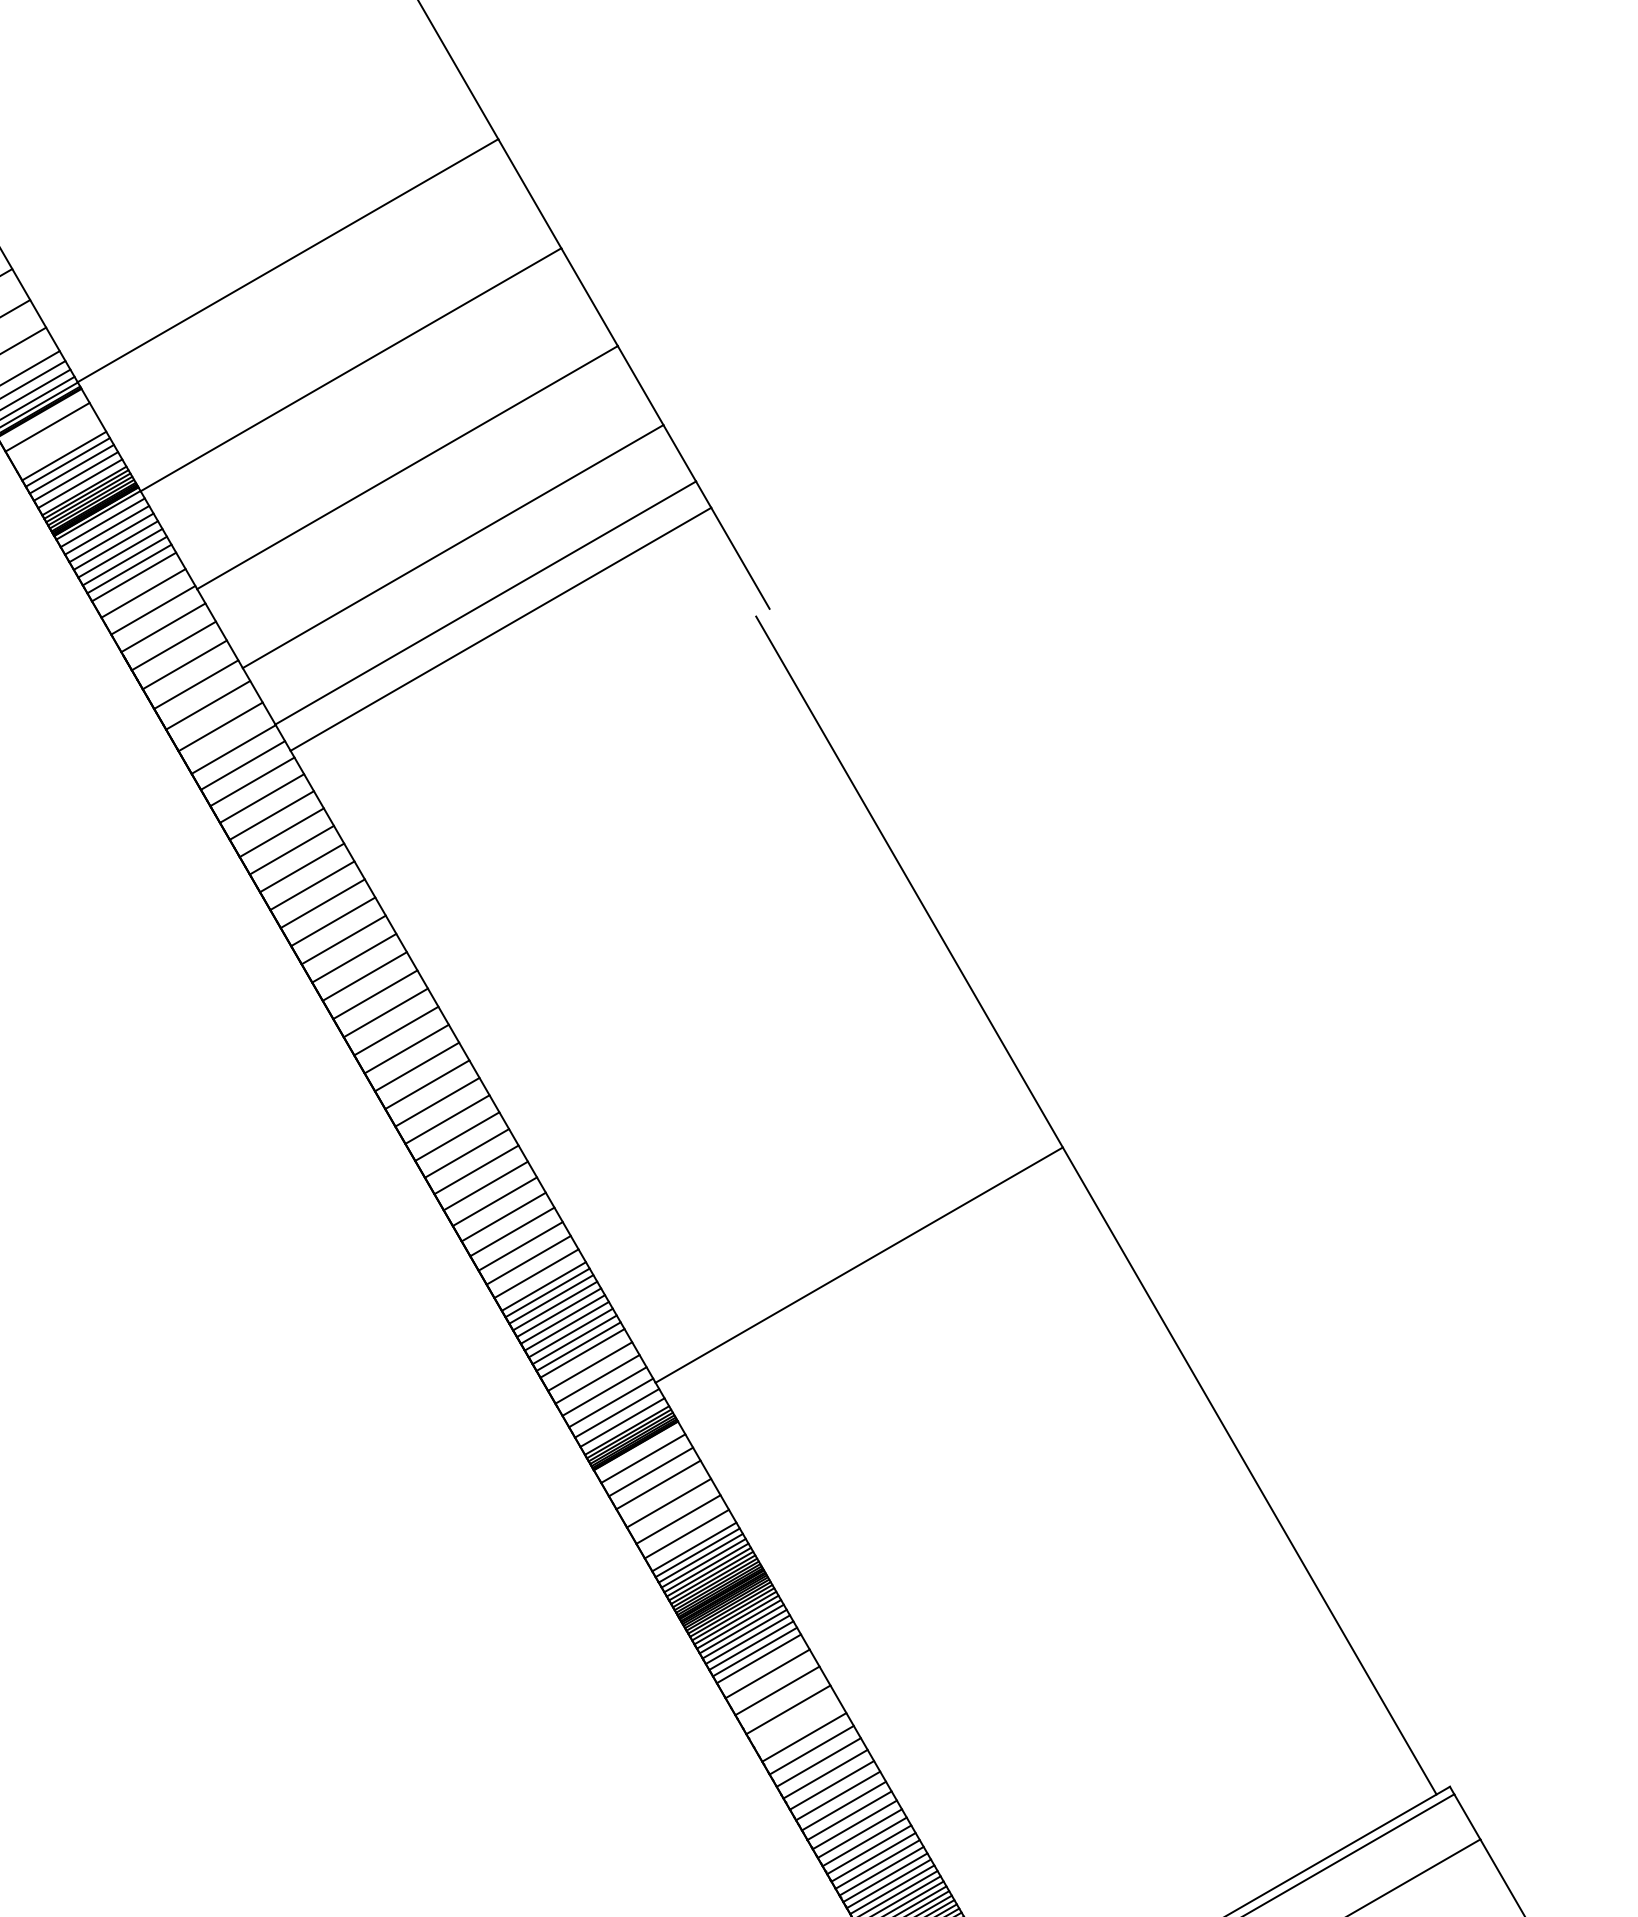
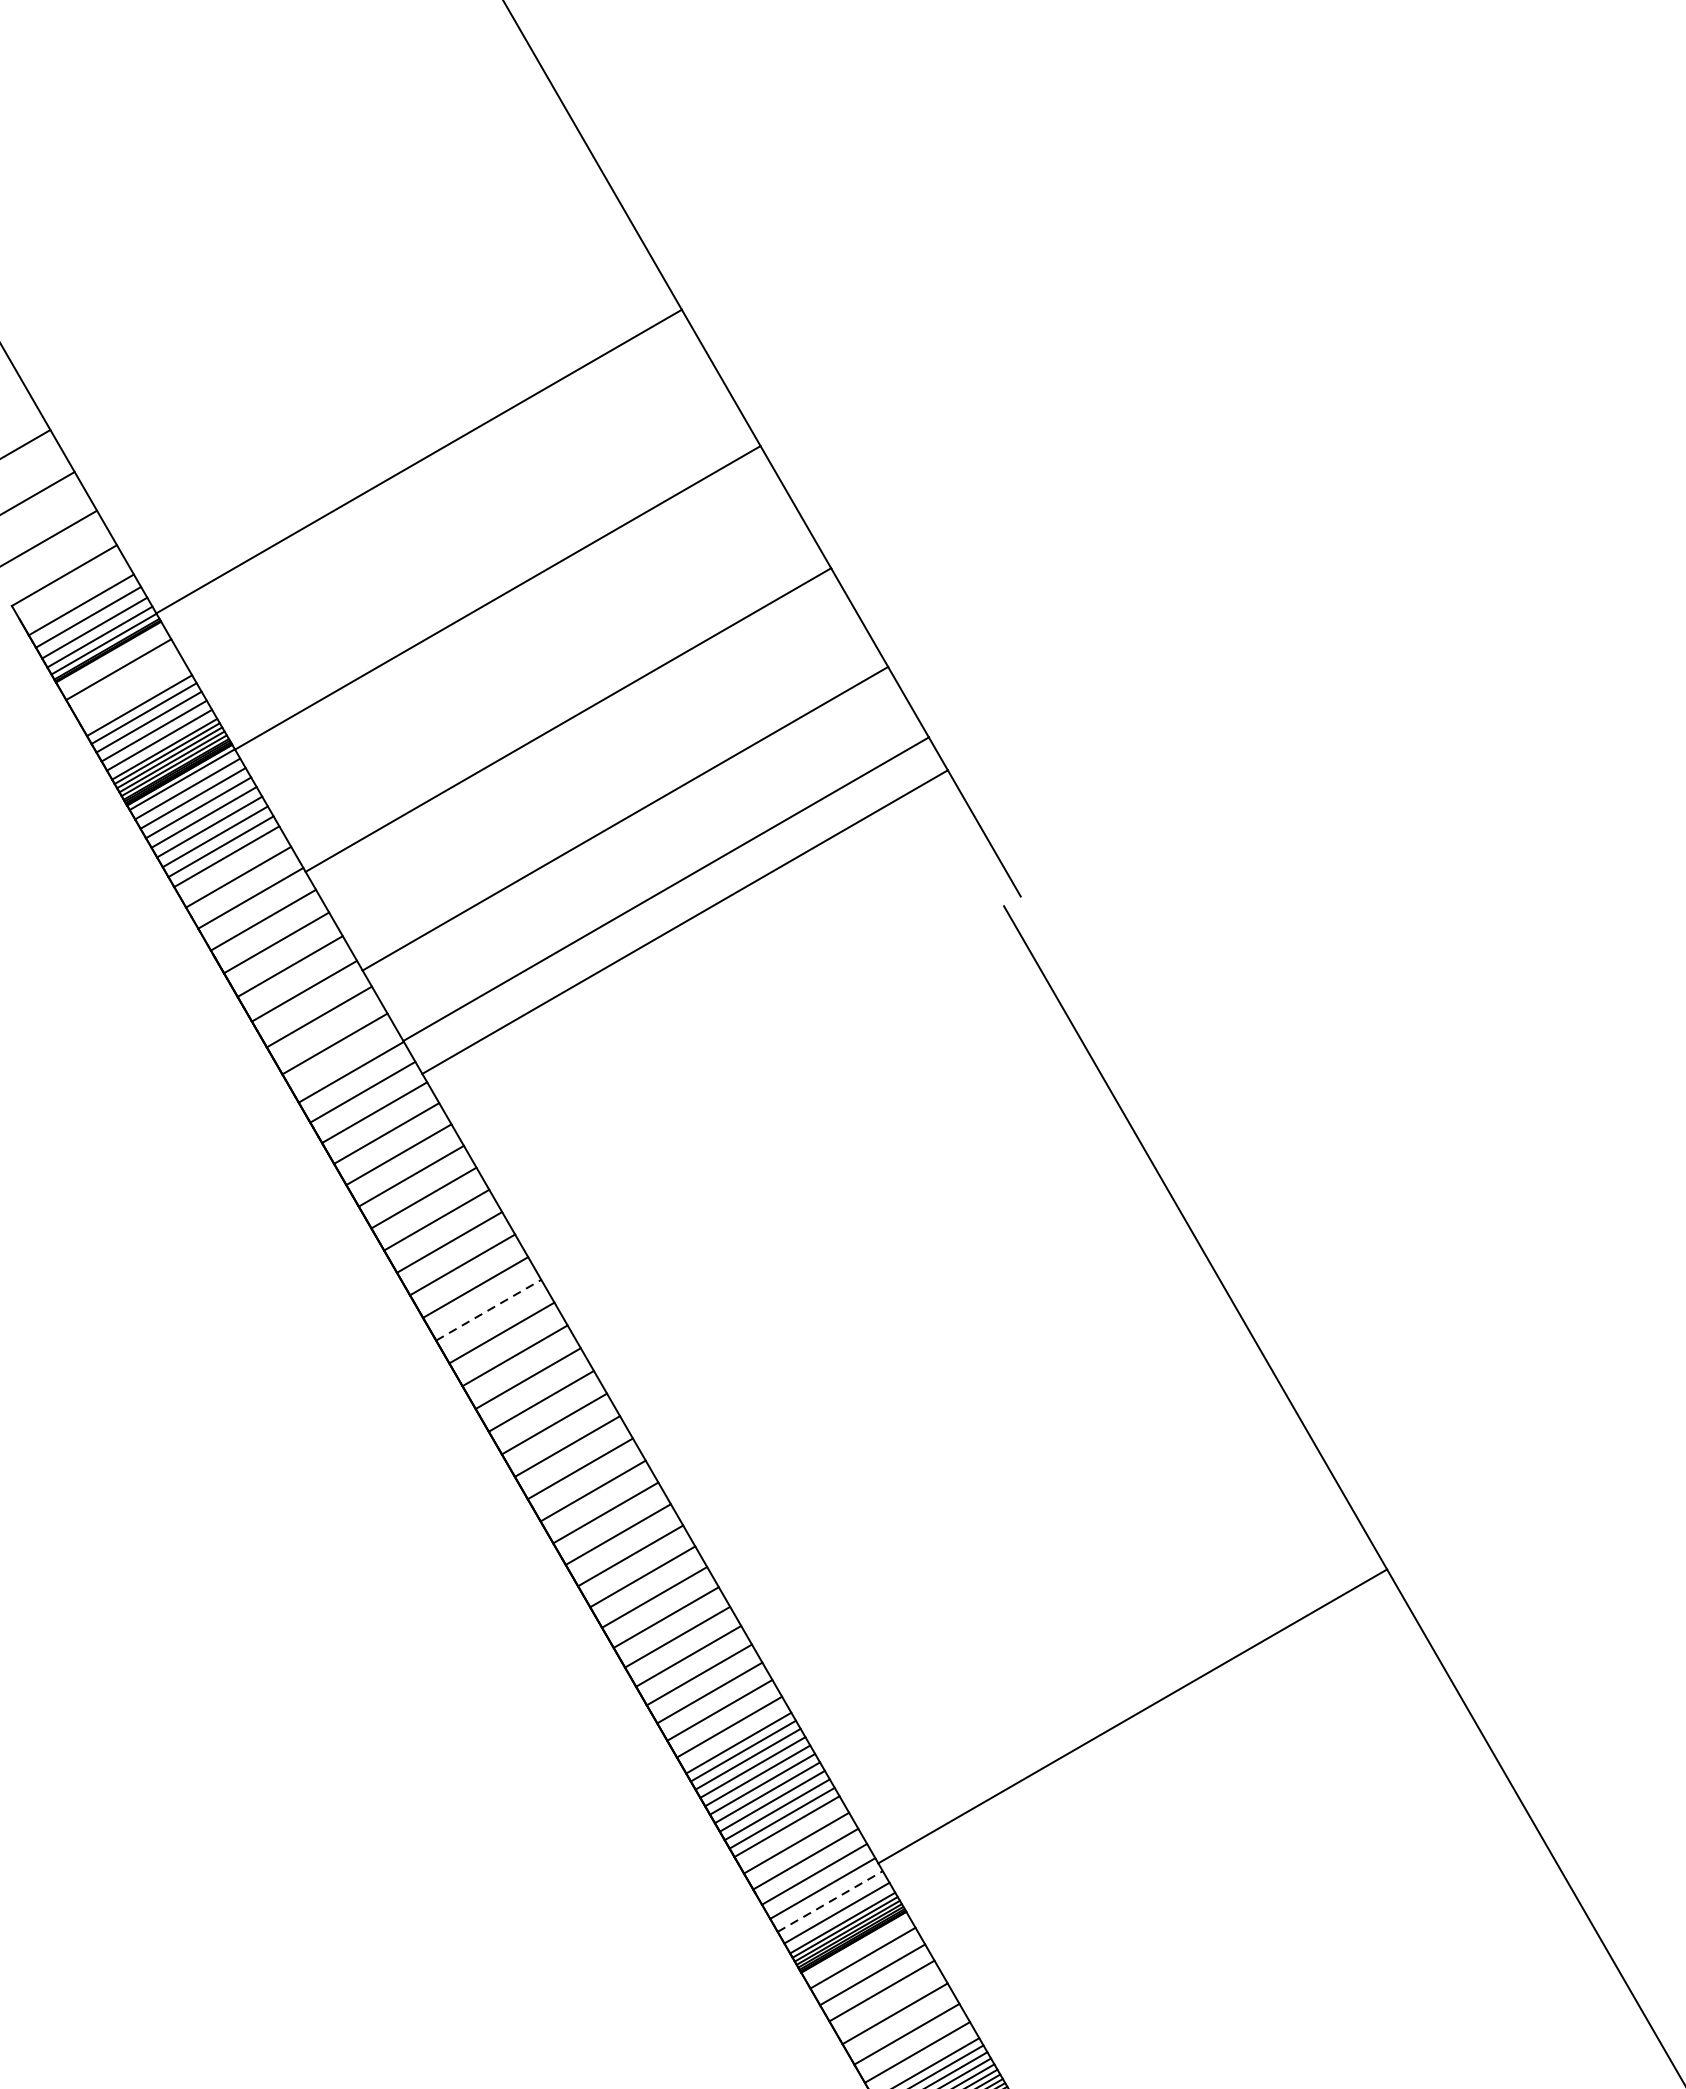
line: (343, 940) -> (488, 1310), solid -> dashed
line: (617, 1413) -> (830, 1901), solid -> dashed

